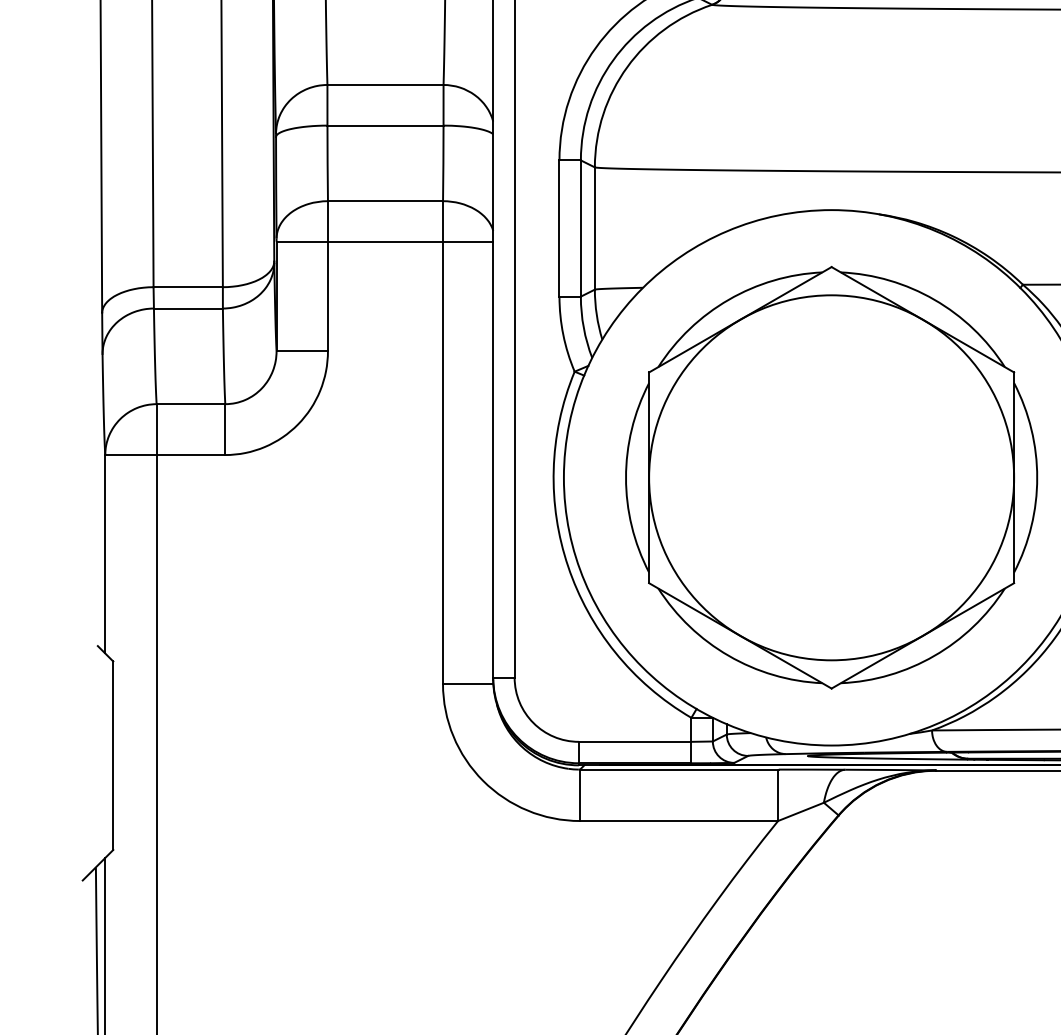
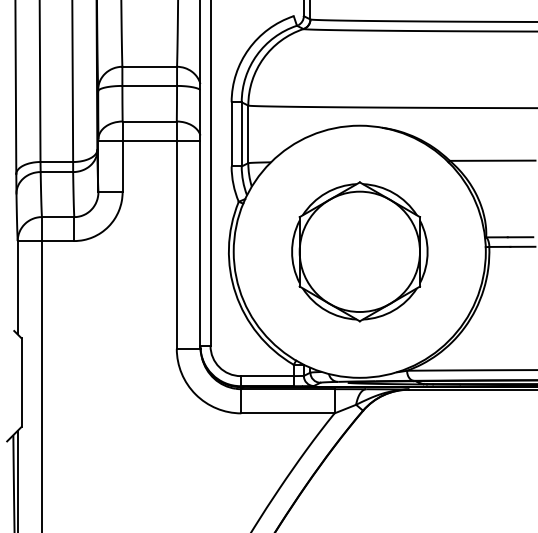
part: (831, 477) -> (359, 251), size x0.7

